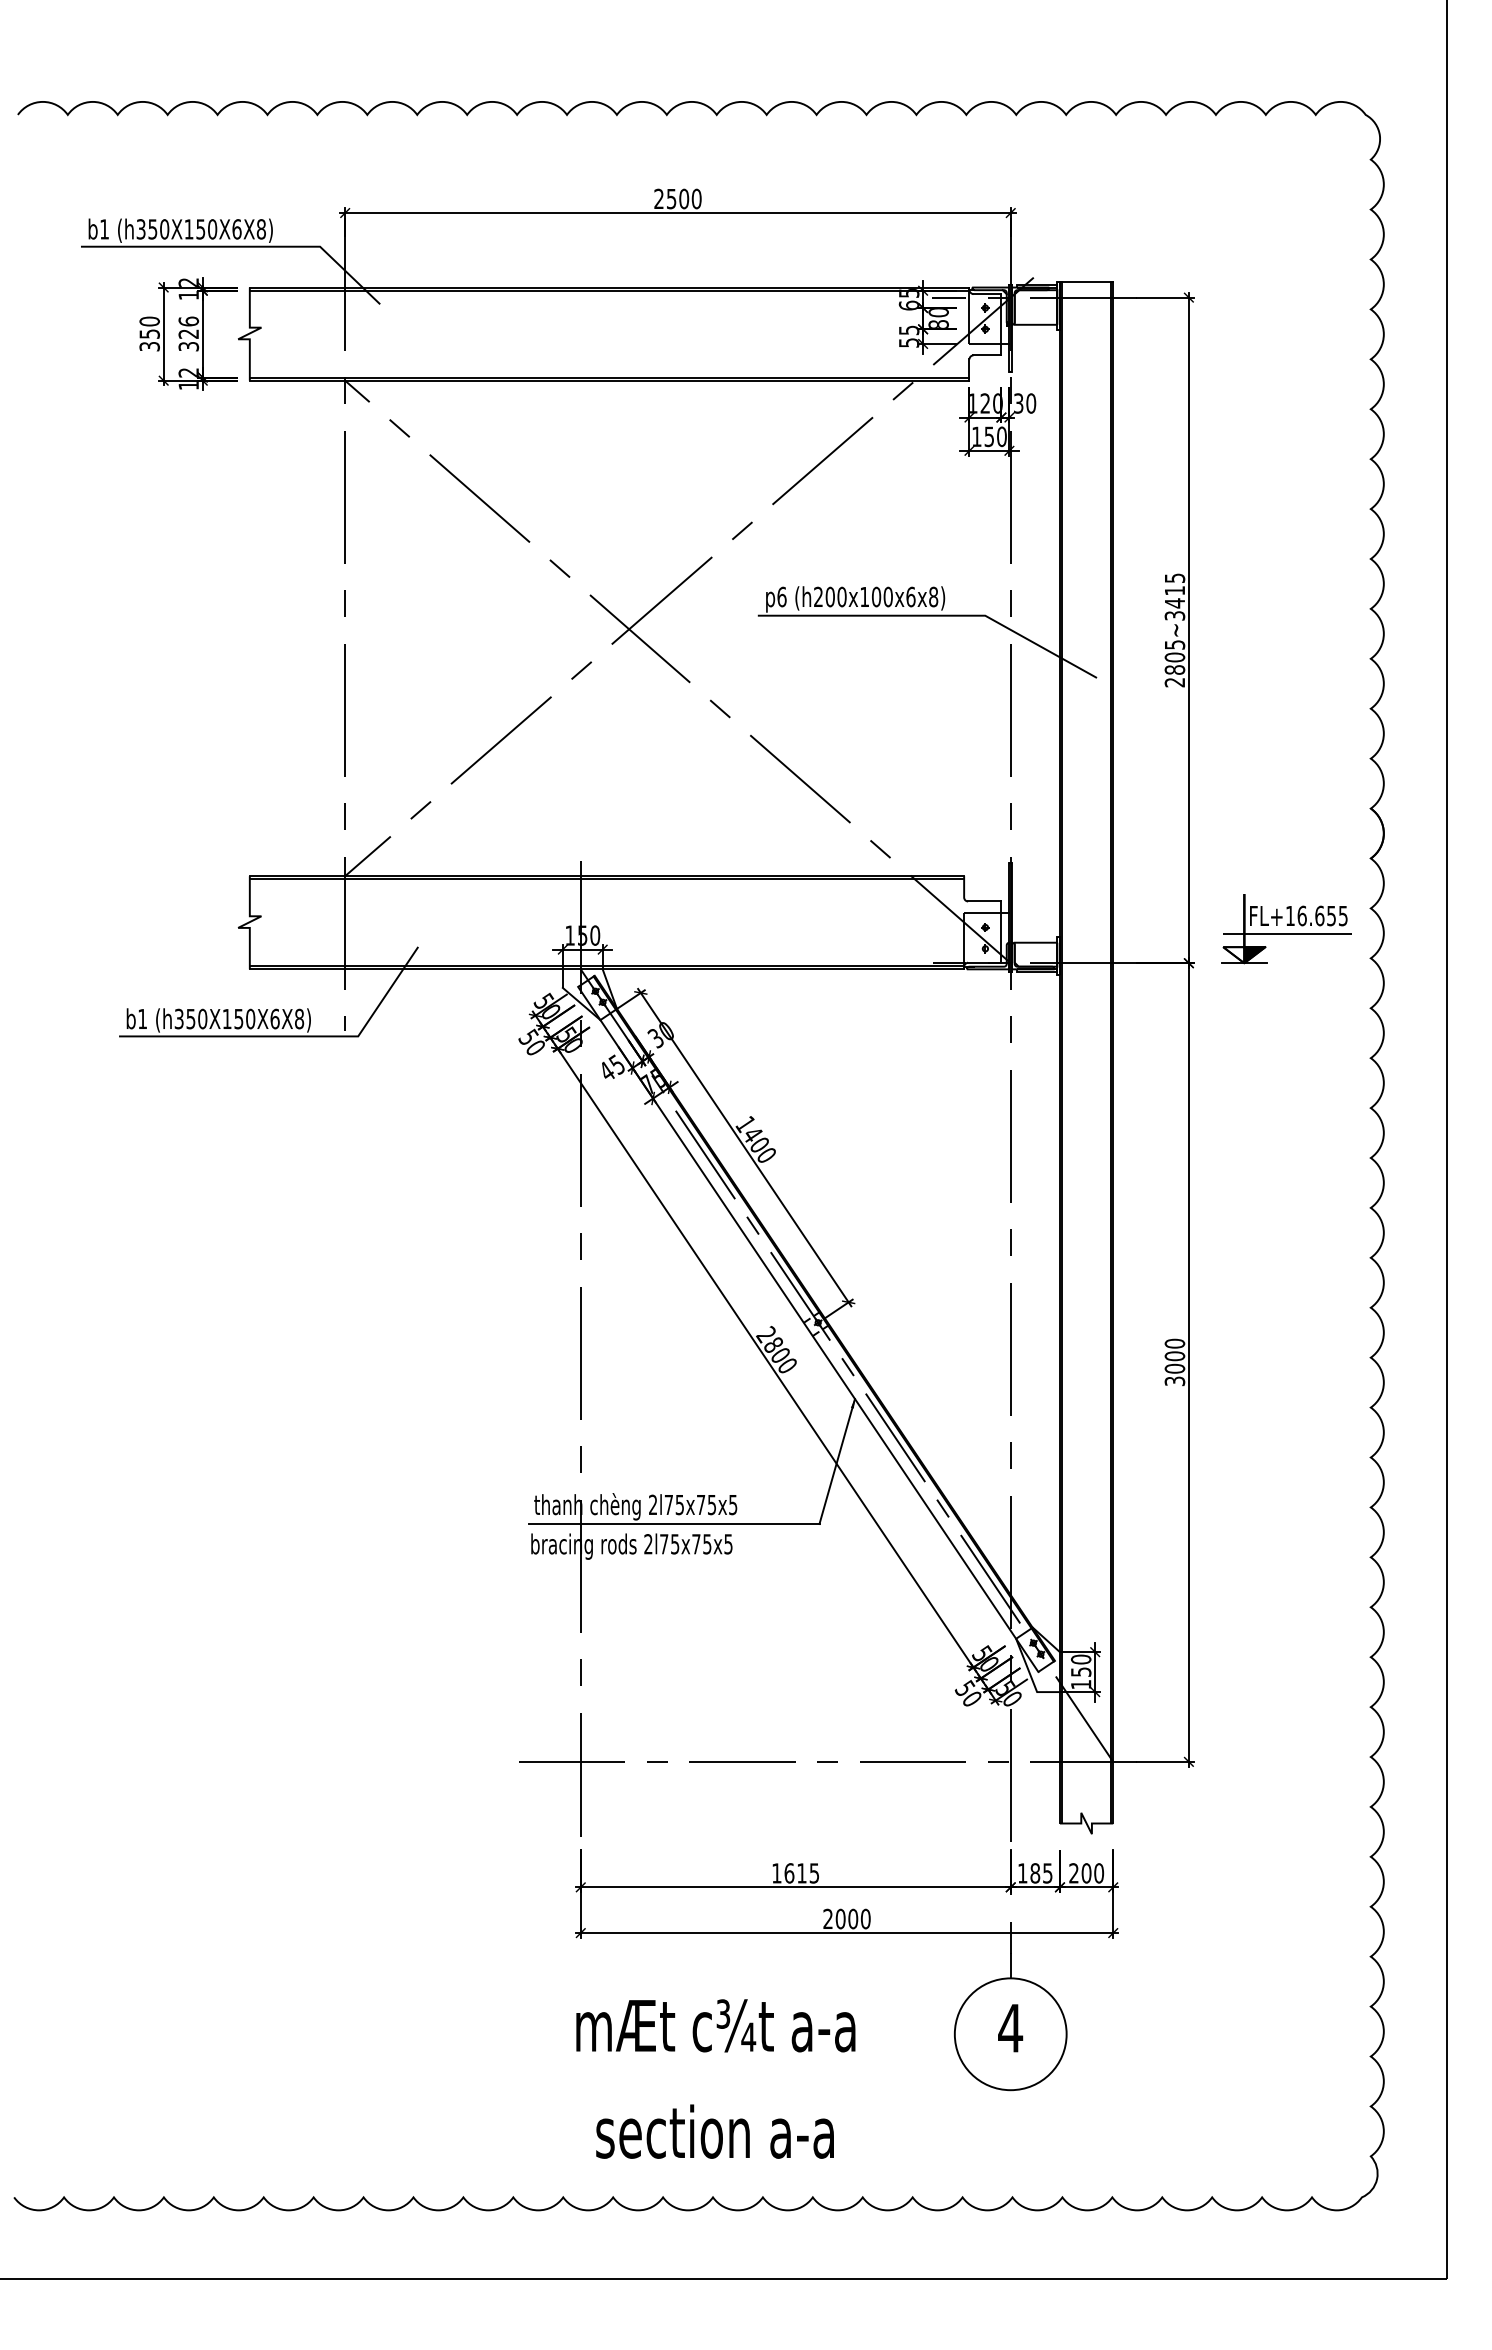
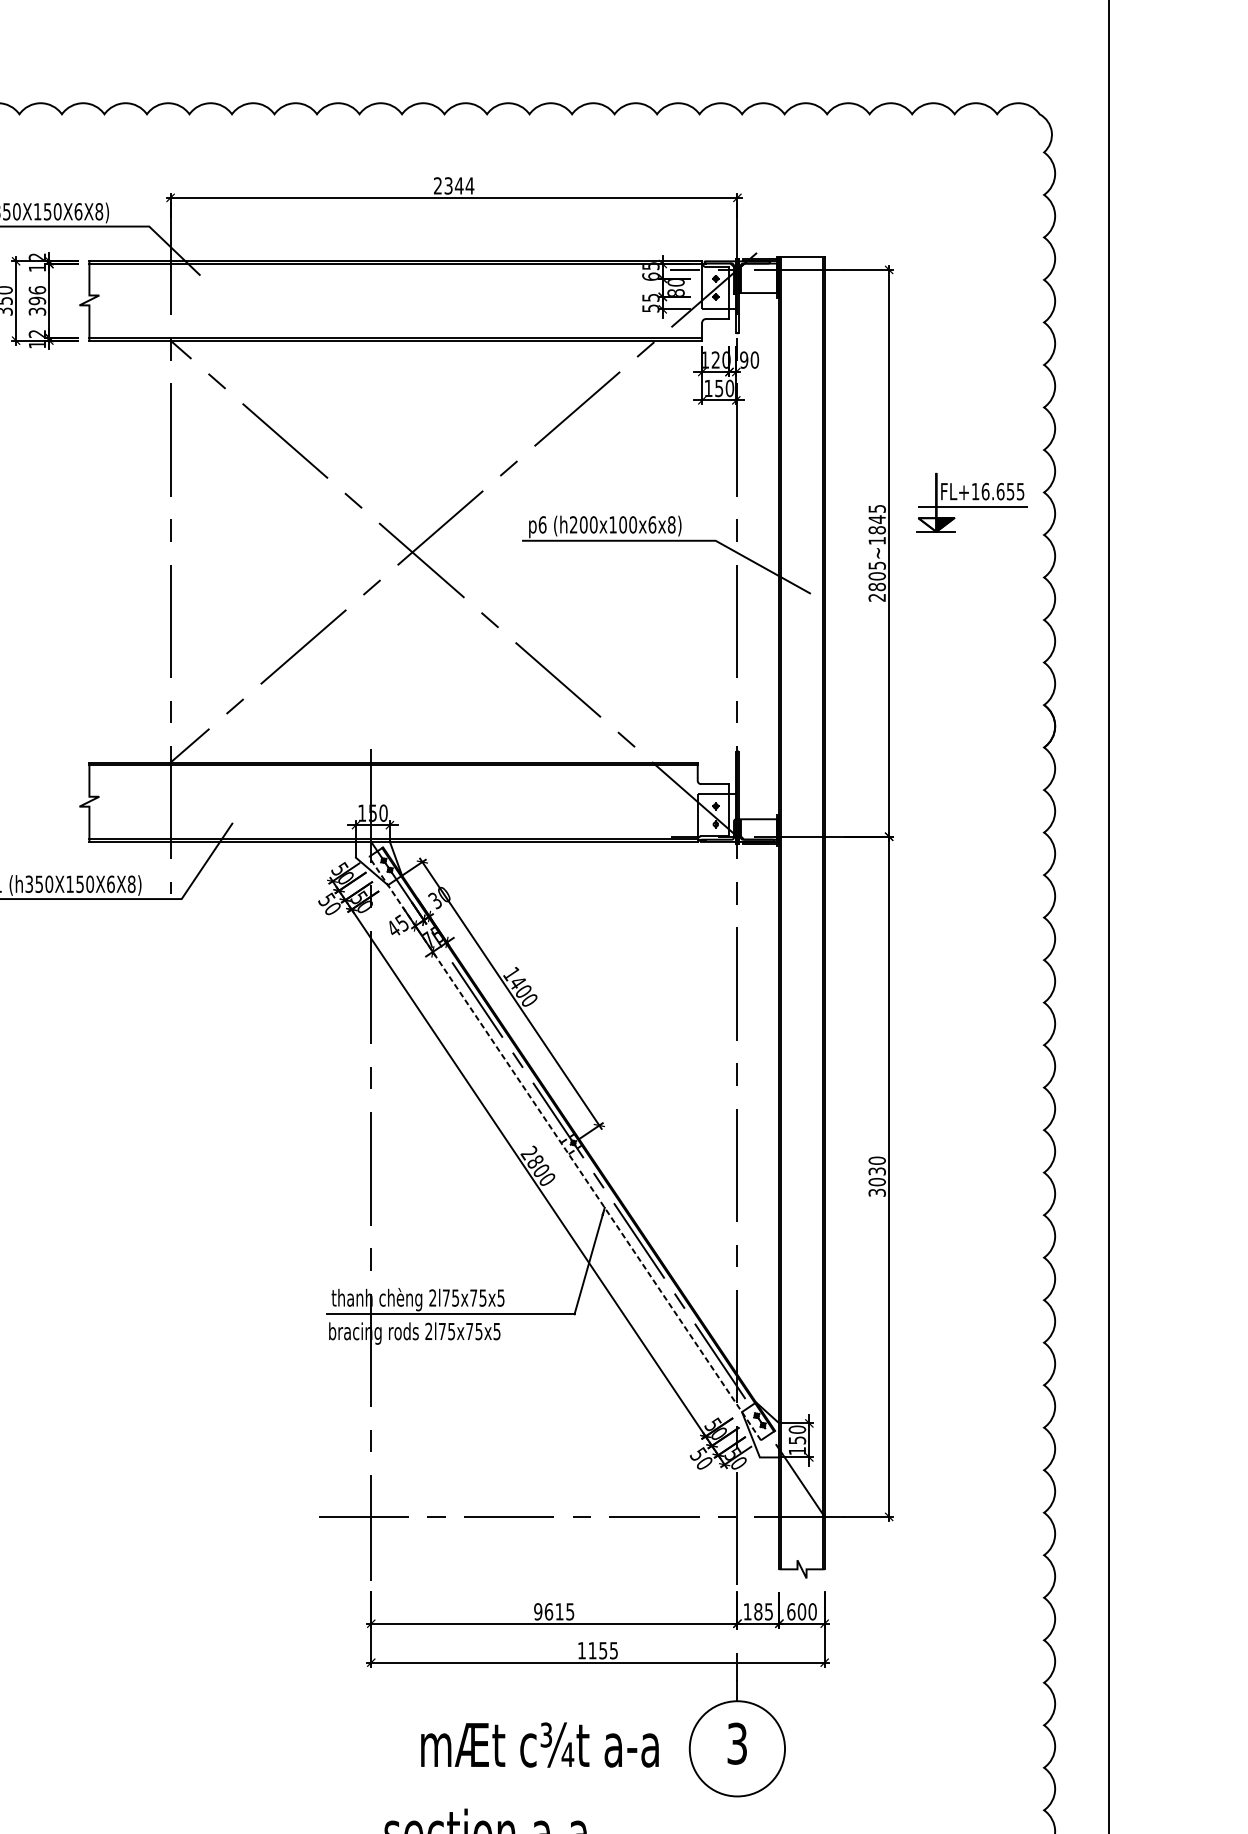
text: (684, 198) -> (459, 185), 2500 -> 2344
text: (188, 334) -> (37, 301), 326 -> 396
text: (1018, 403) -> (744, 360), 30 -> 90
text: (1174, 602) -> (876, 529), 2805~3415 -> 2805~1845
part: (1286, 929) -> (972, 503), moved
line: (808, 1329) -> (565, 1148), solid -> dashed
text: (1174, 1356) -> (876, 1171), 3000 -> 3030
text: (776, 1873) -> (537, 1611), 1615 -> 9615
text: (1074, 1873) -> (791, 1611), 200 -> 600
text: (846, 1918) -> (597, 1650), 2000 -> 1155
text: (715, 2025) -> (539, 1744), moved
text: (1010, 2028) -> (737, 1743), 4 -> 3

